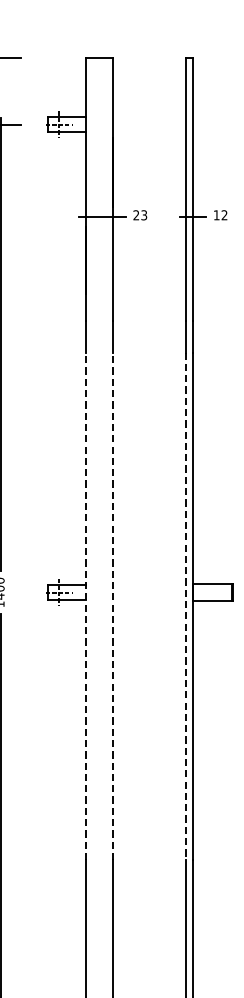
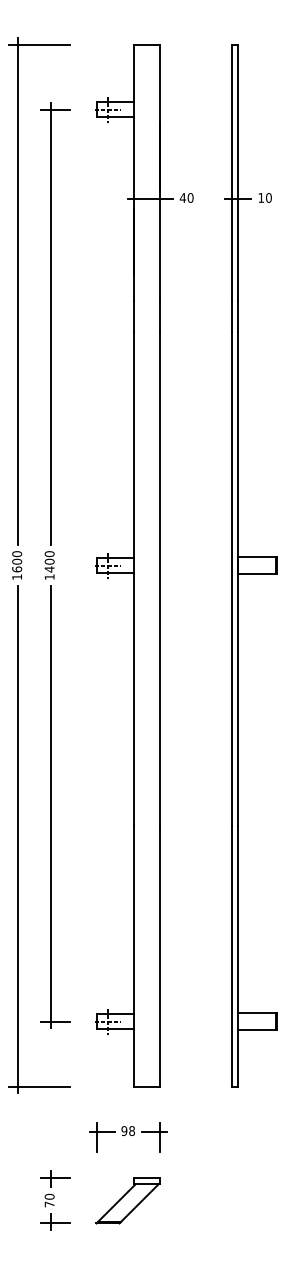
text: (140, 214) -> (186, 197), 23 -> 40
text: (224, 214) -> (268, 197), 12 -> 10
line: (86, 605) -> (134, 578), dashed -> solid
line: (113, 605) -> (160, 578), dashed -> solid
line: (186, 606) -> (231, 579), dashed -> solid

